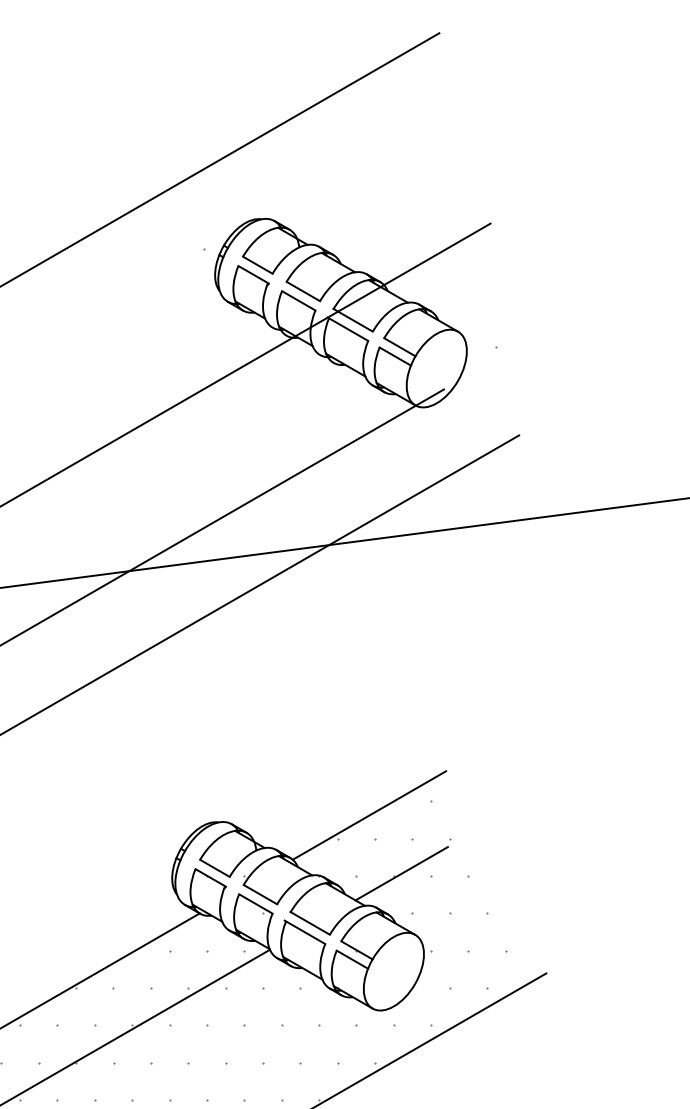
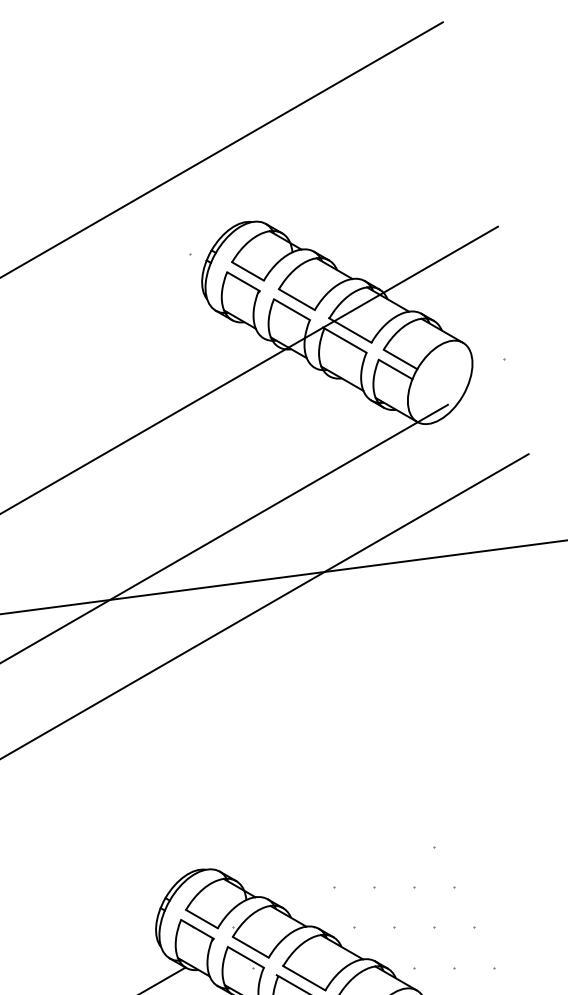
line: (369, 815) -> (367, 862), removed
line: (401, 873) -> (402, 924), removed

